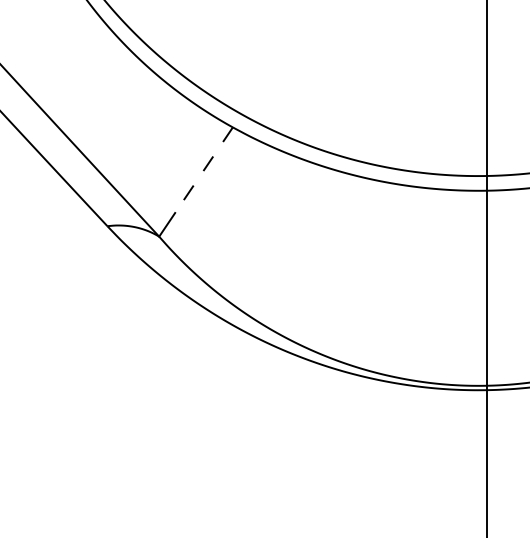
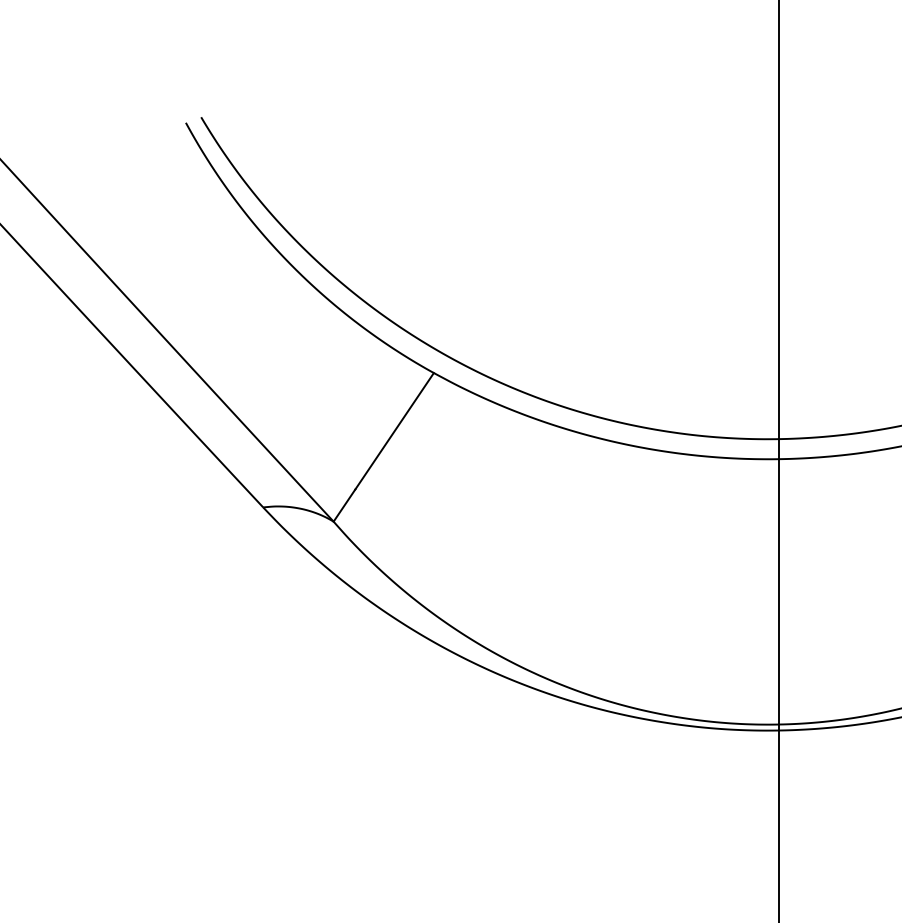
line: (203, 170) -> (394, 431), dashed -> solid

